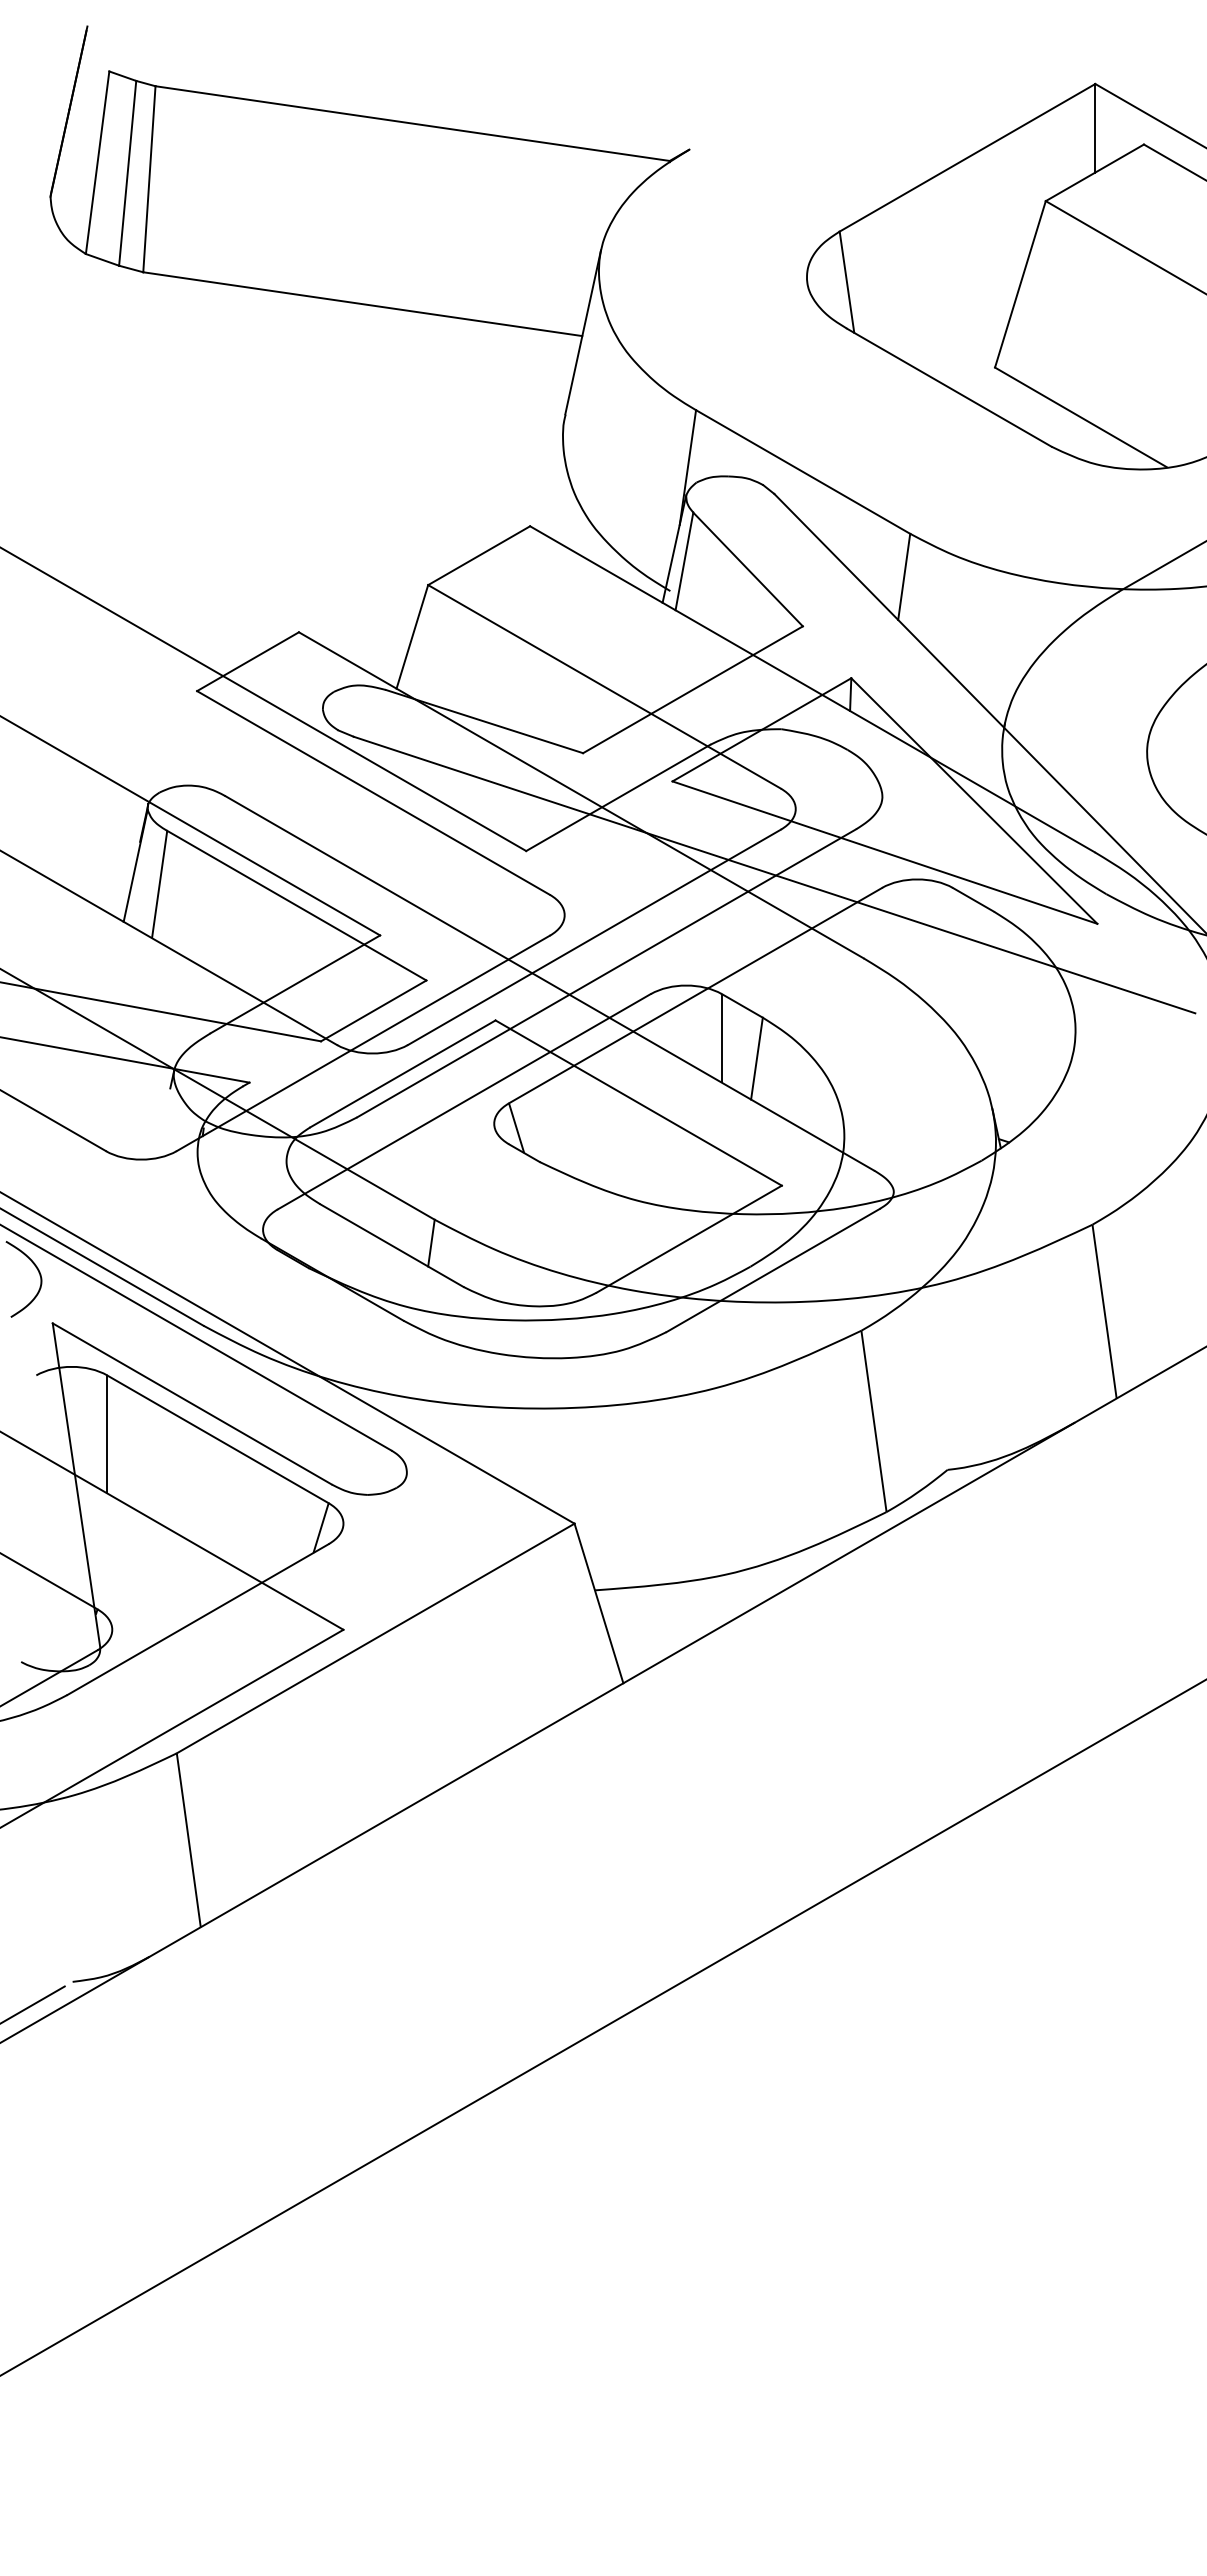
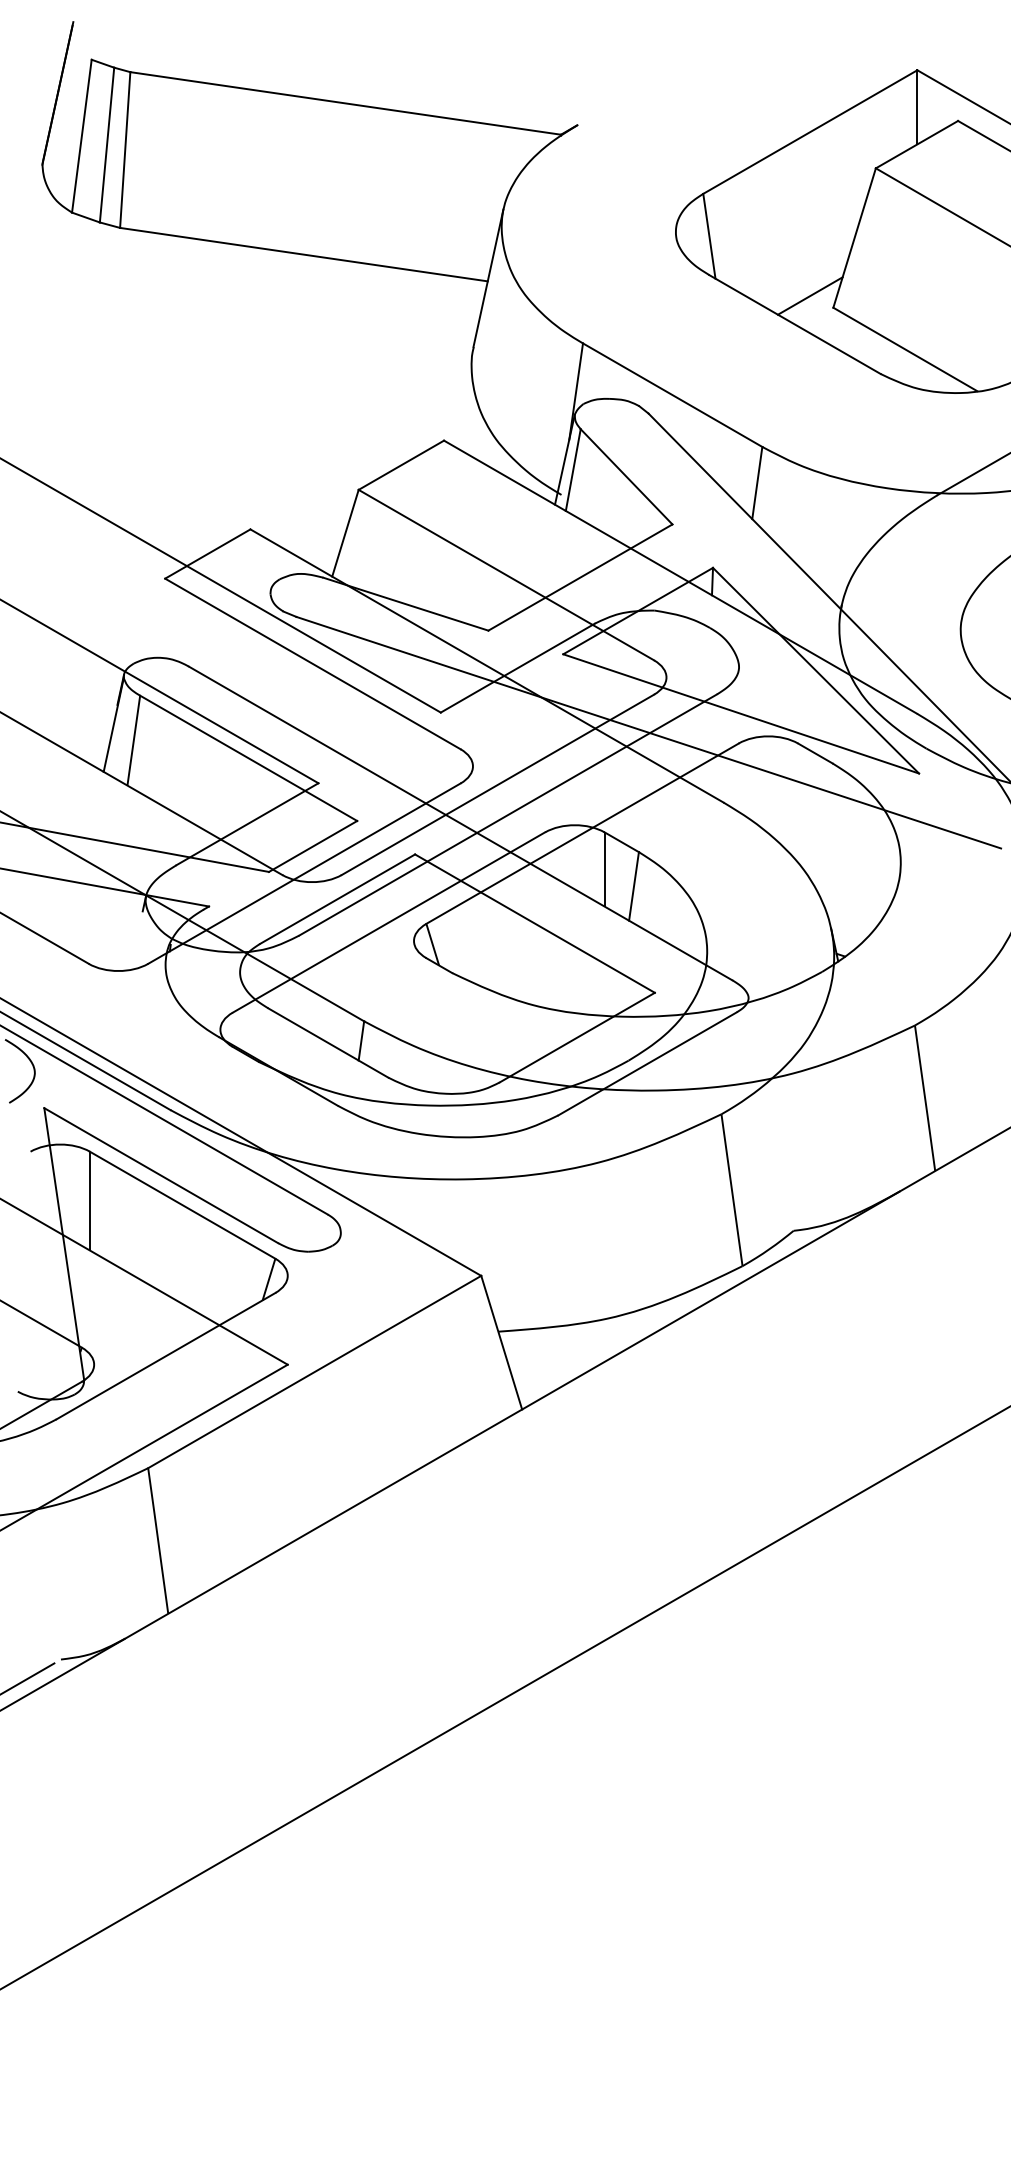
line: (967, 353) -> (810, 295), added

